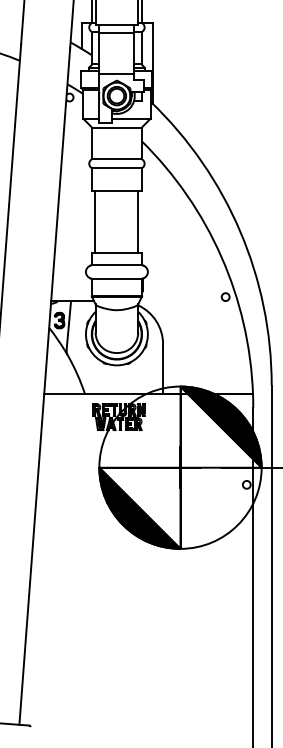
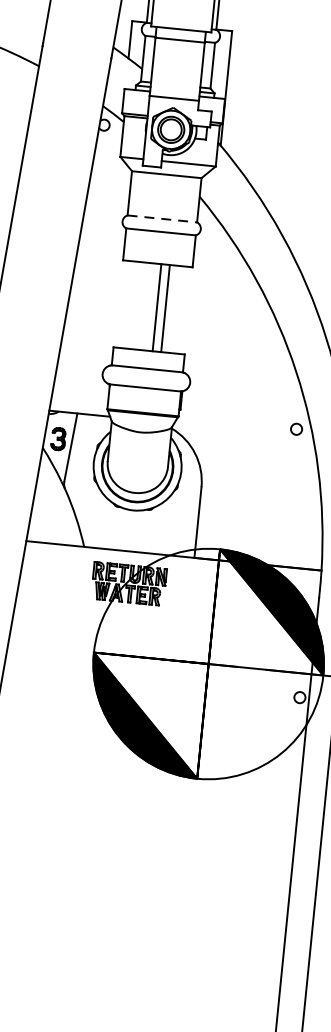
line: (116, 159) -> (161, 219), solid -> dashed
line: (95, 221) -> (157, 307), moved
line: (138, 221) -> (165, 308), moved

